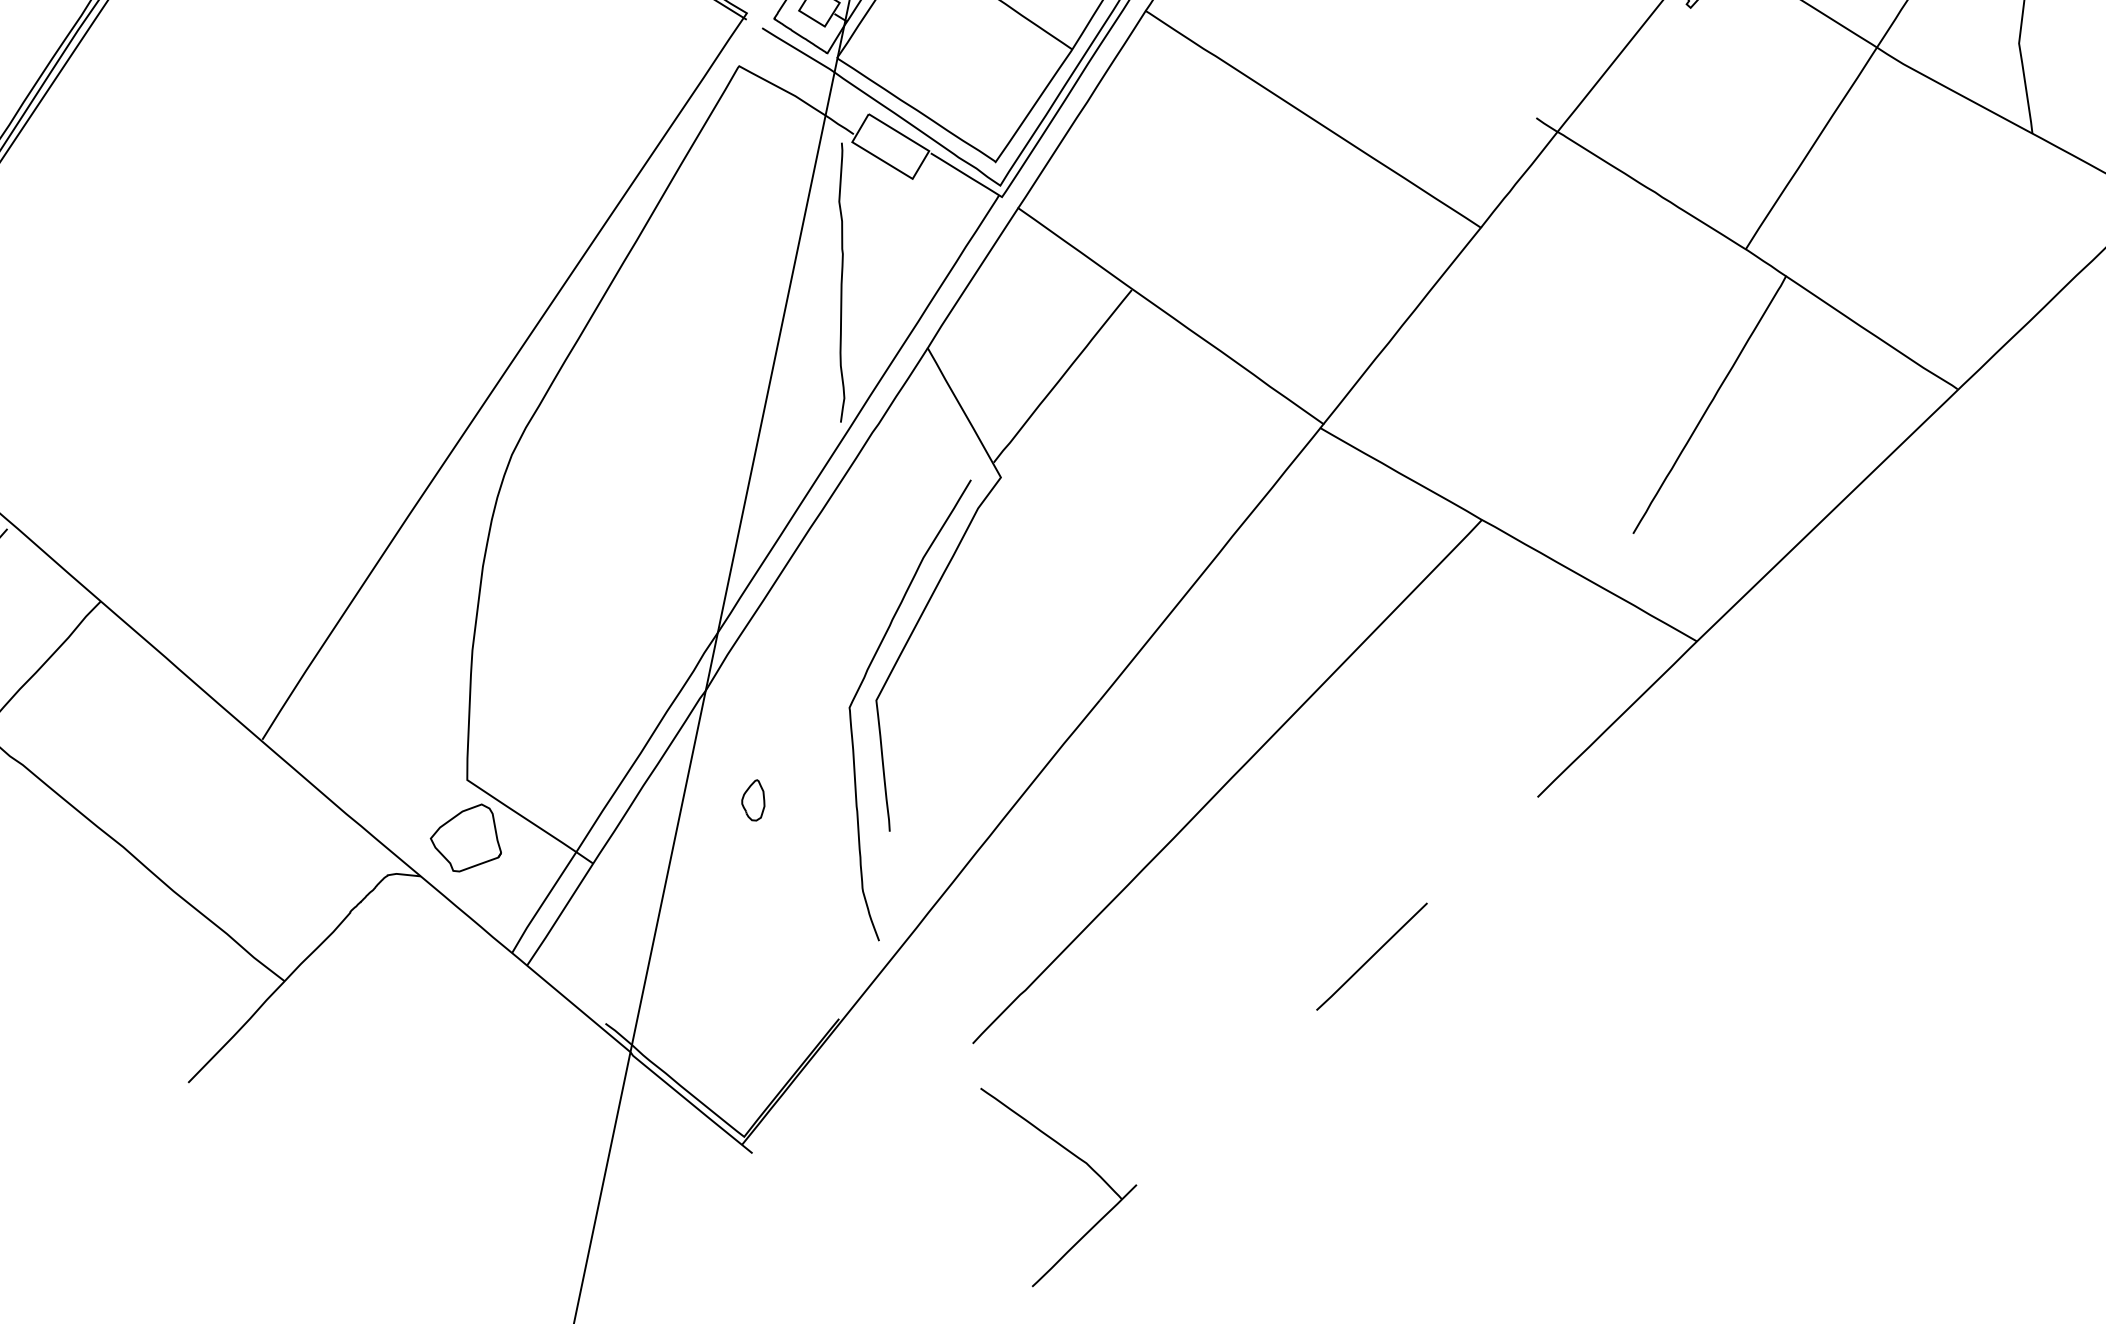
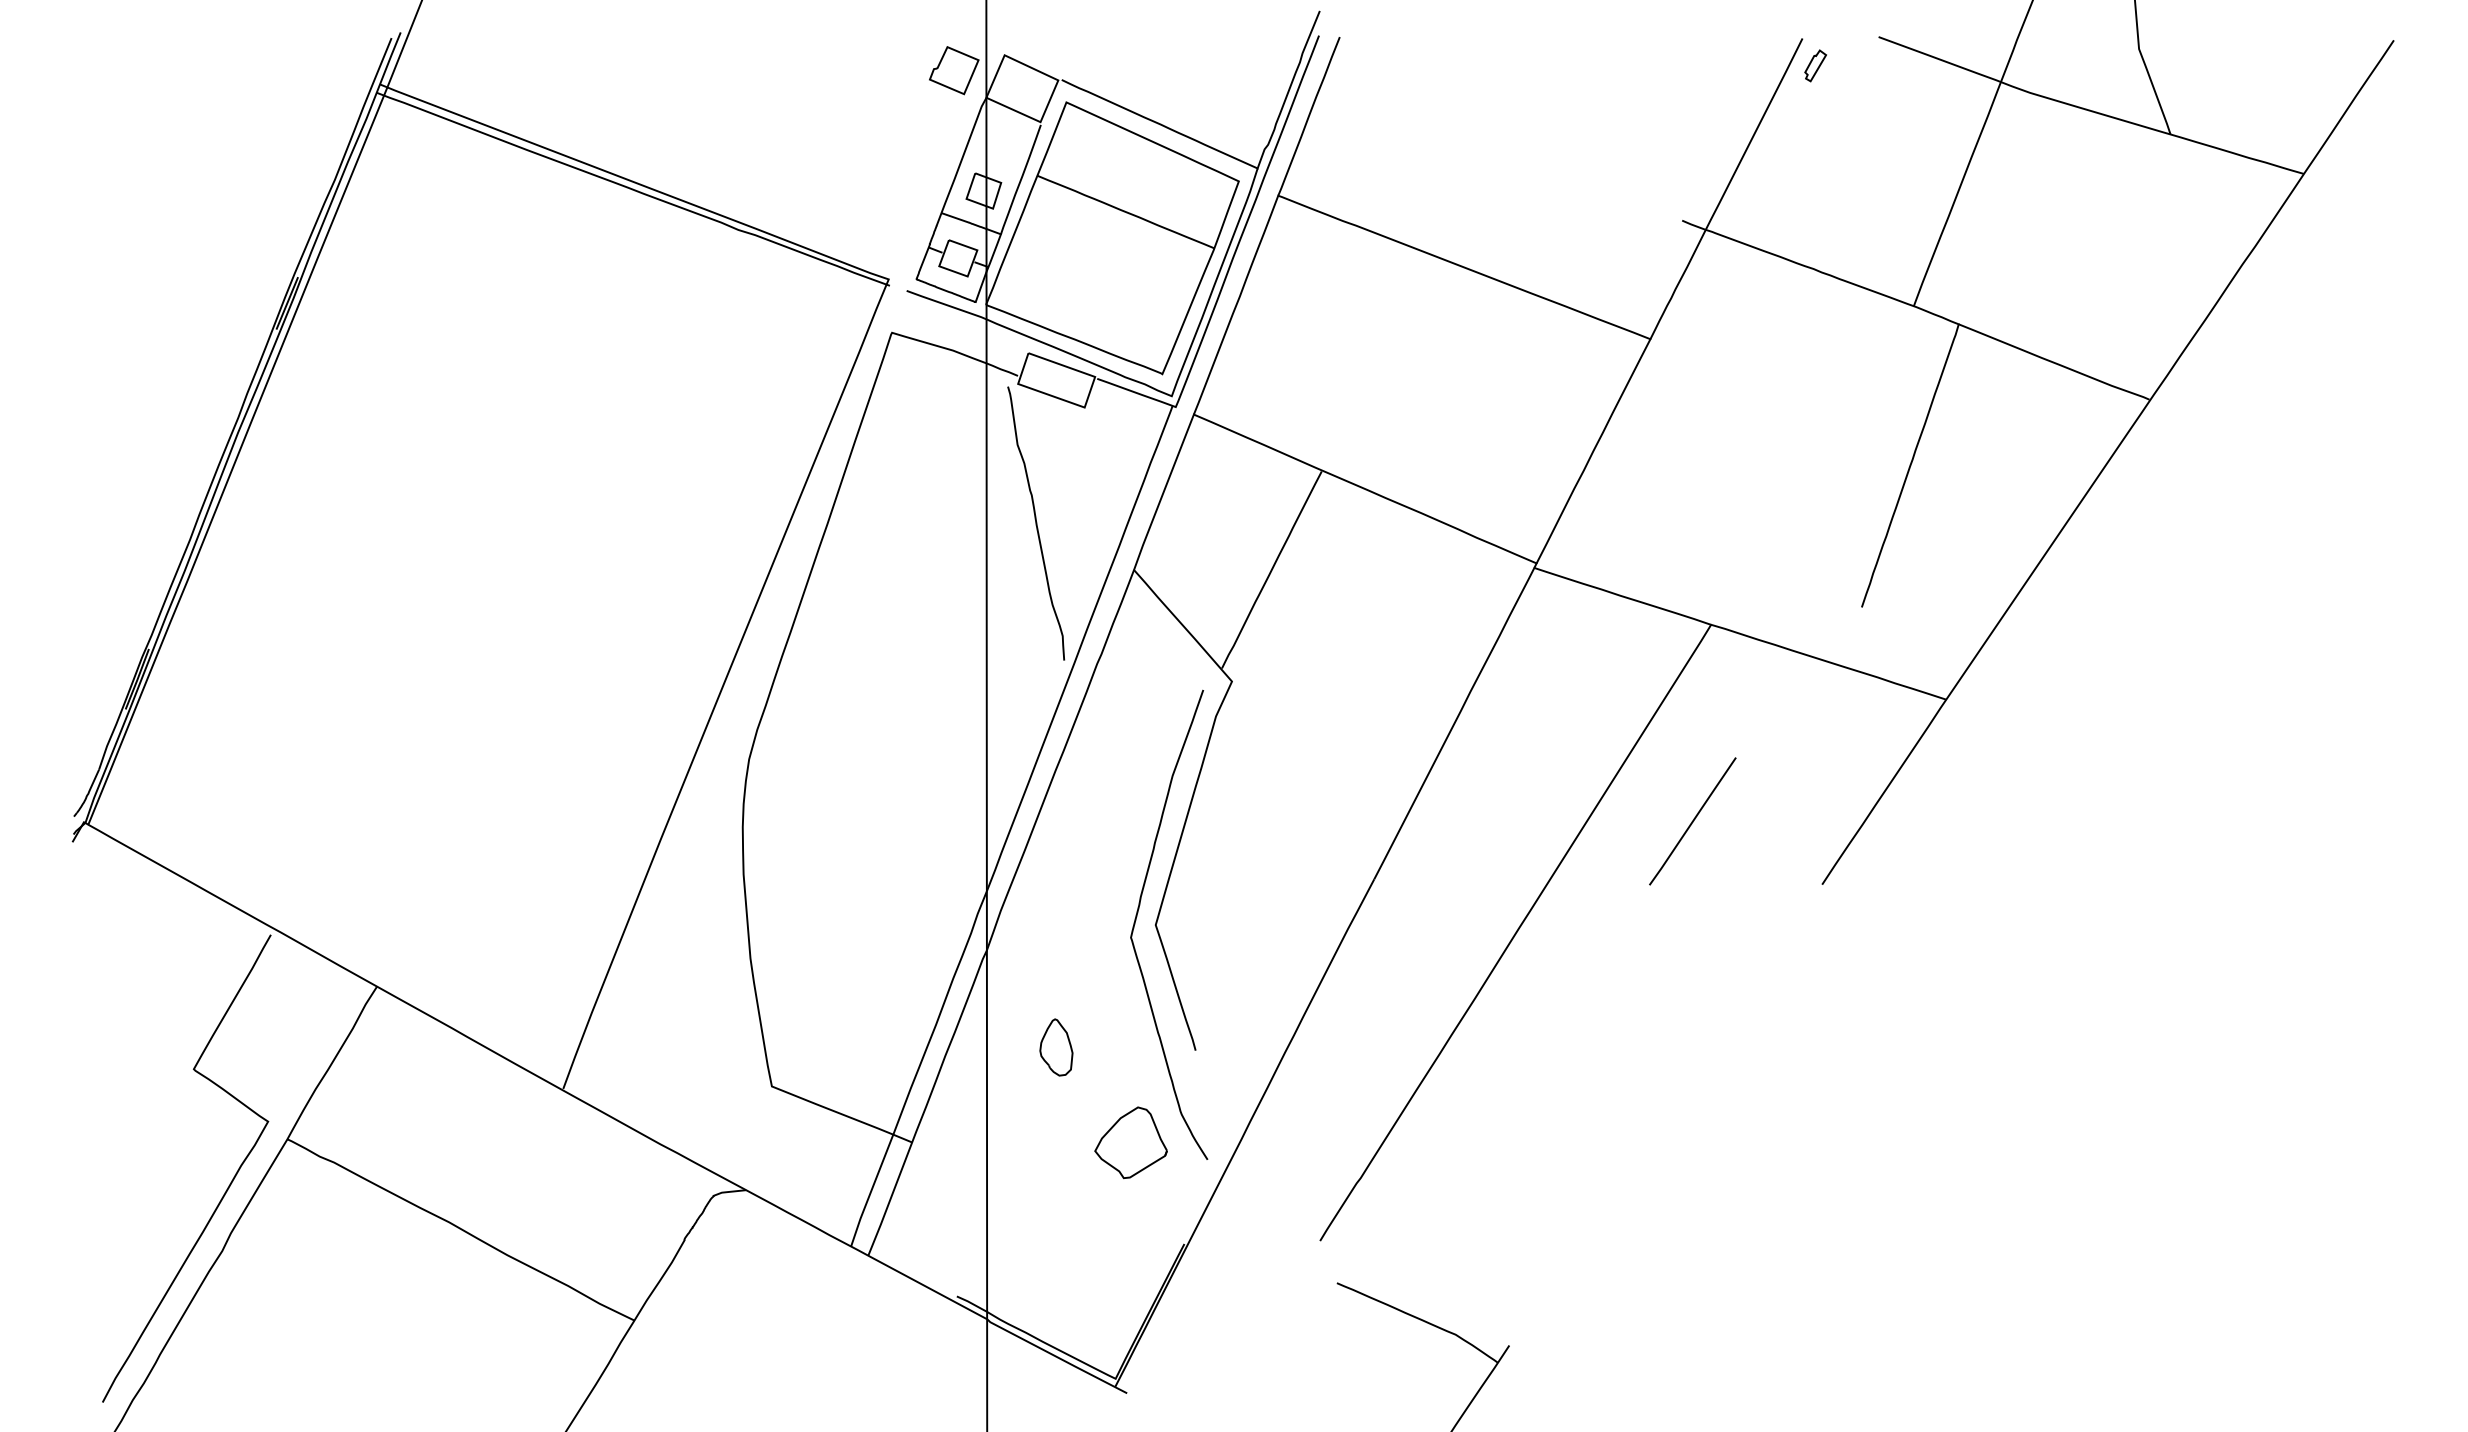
part: (754, 800) -> (1056, 1047), size x1.4
part: (467, 837) -> (1130, 1142), moved
line: (1371, 956) -> (1692, 821), moved

